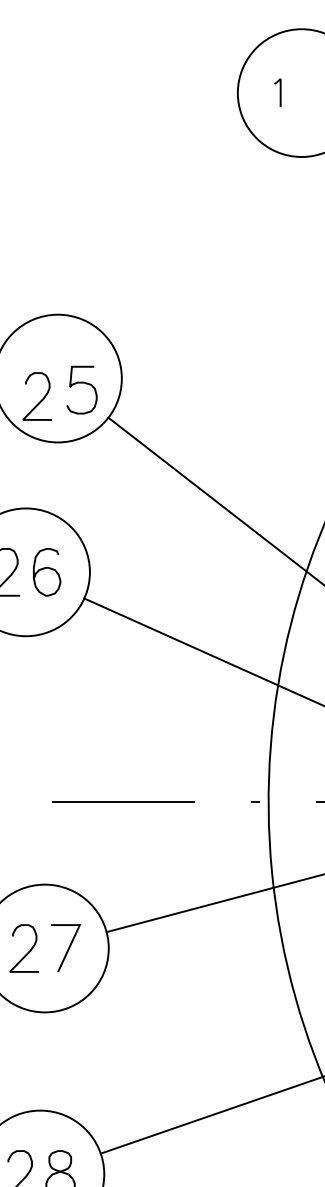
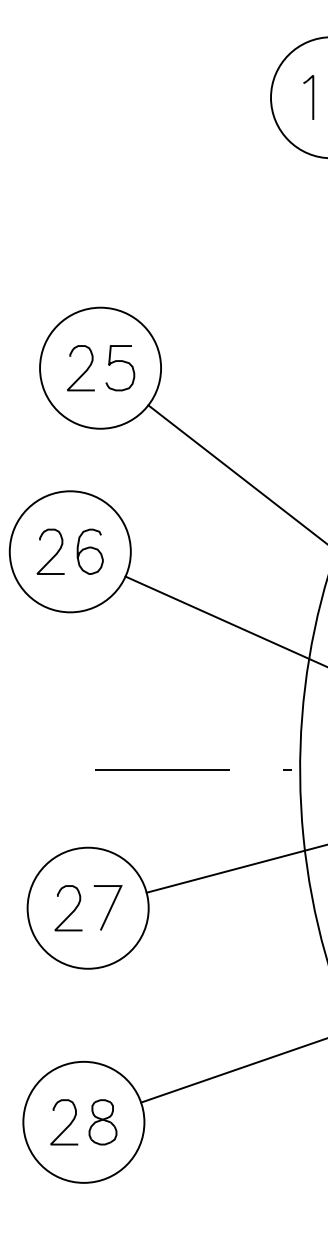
part: (277, 92) -> (308, 97), size x1.67
curve: (84, 384) -> (122, 362), moved
curve: (41, 399) -> (84, 371), moved

